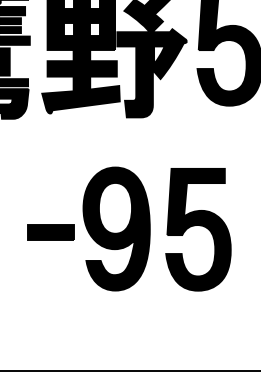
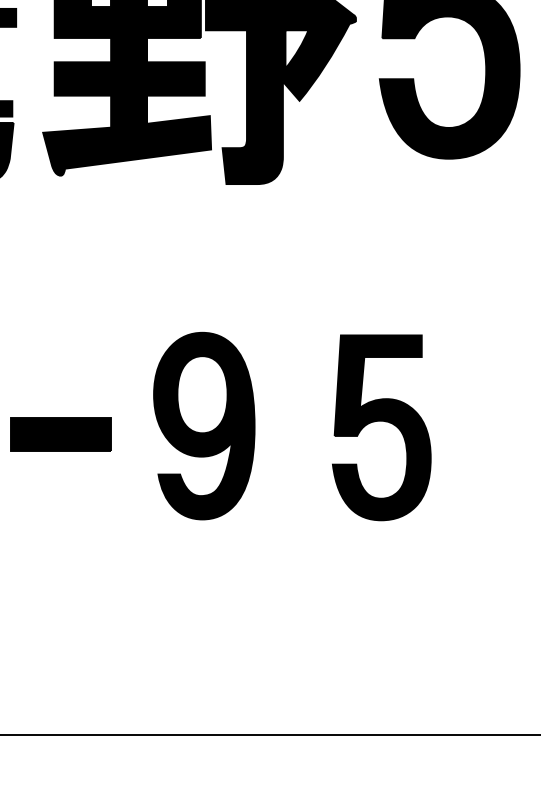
part: (116, 228) -> (204, 424), size x0.7
part: (198, 229) -> (381, 427), size x0.7

